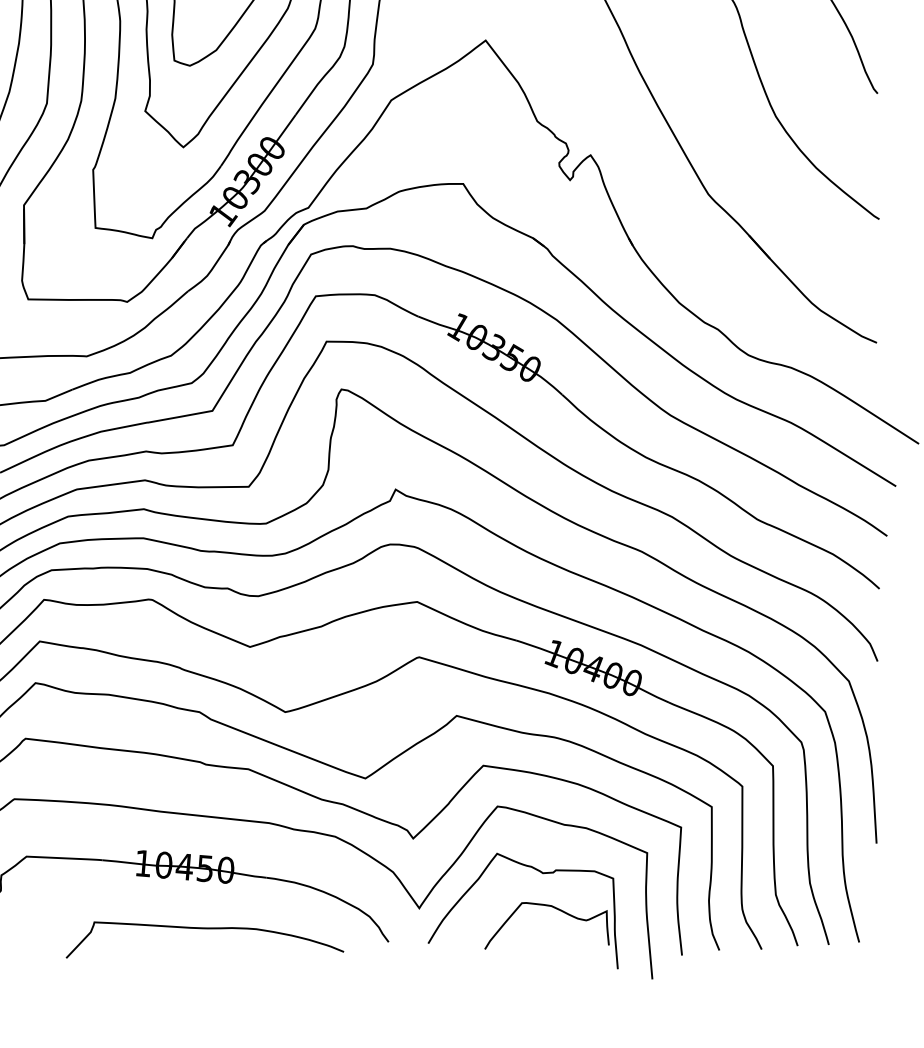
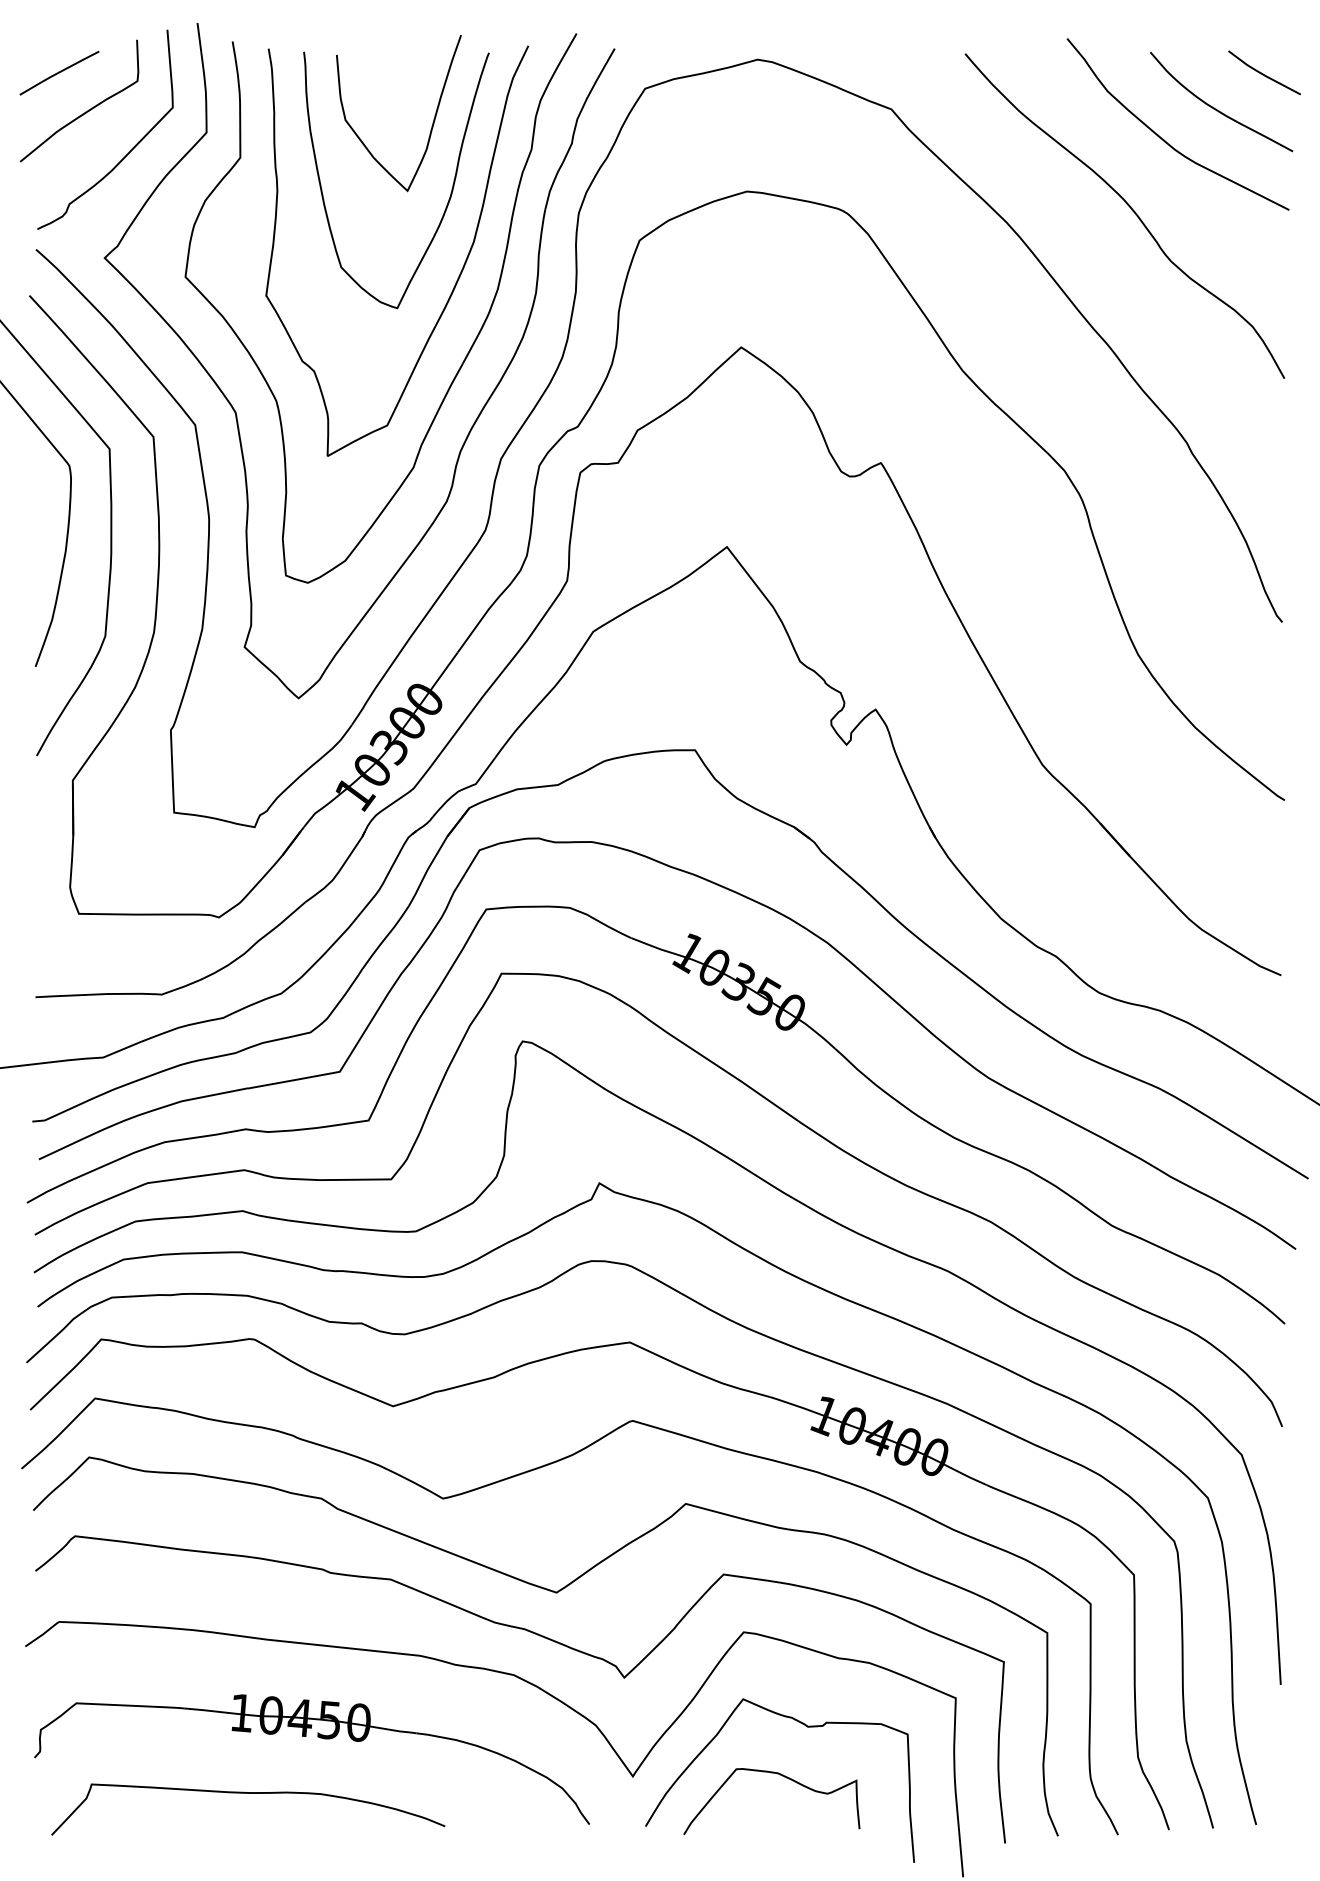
curve: (555, 908) -> (784, 1777), moved
curve: (205, 928) -> (248, 1793), moved

